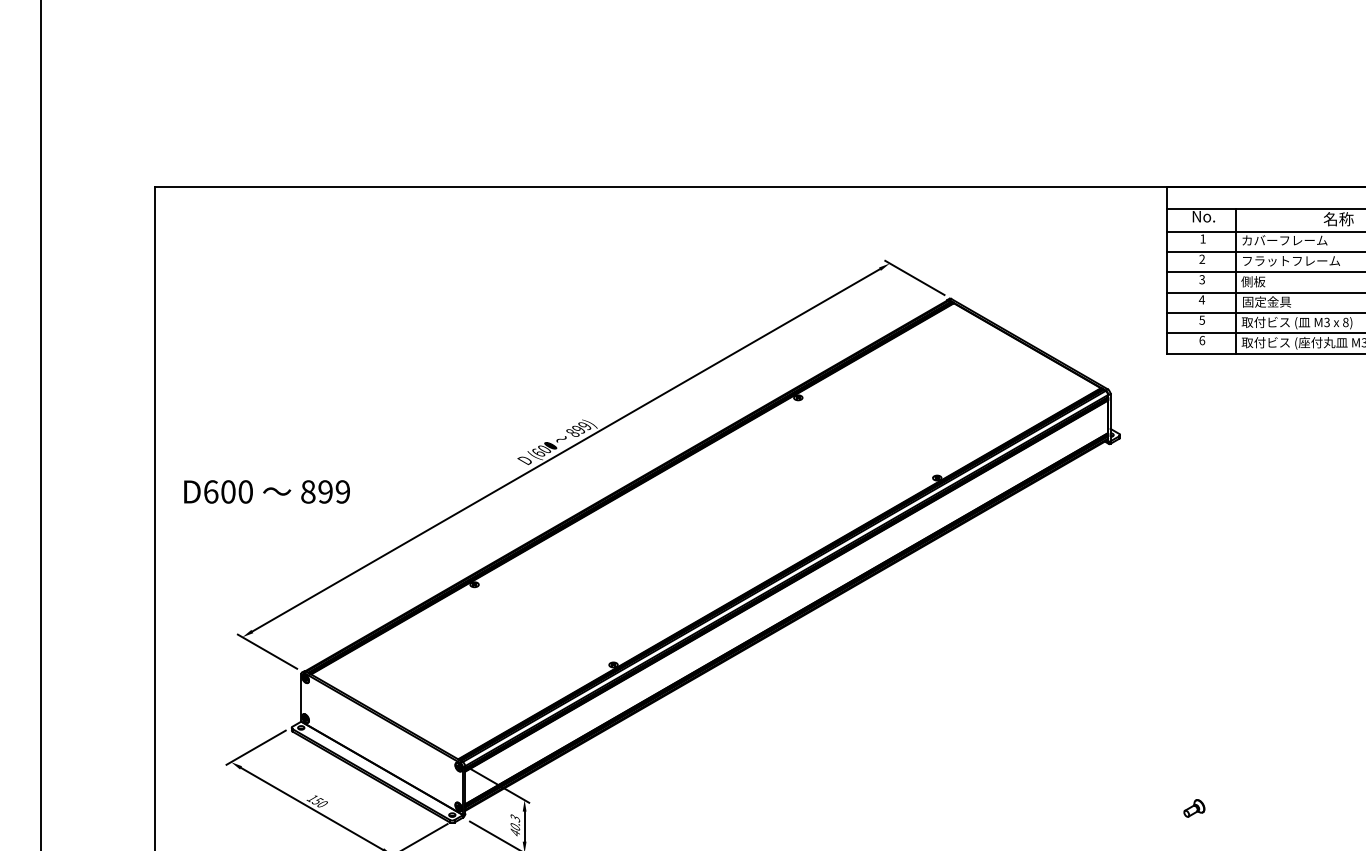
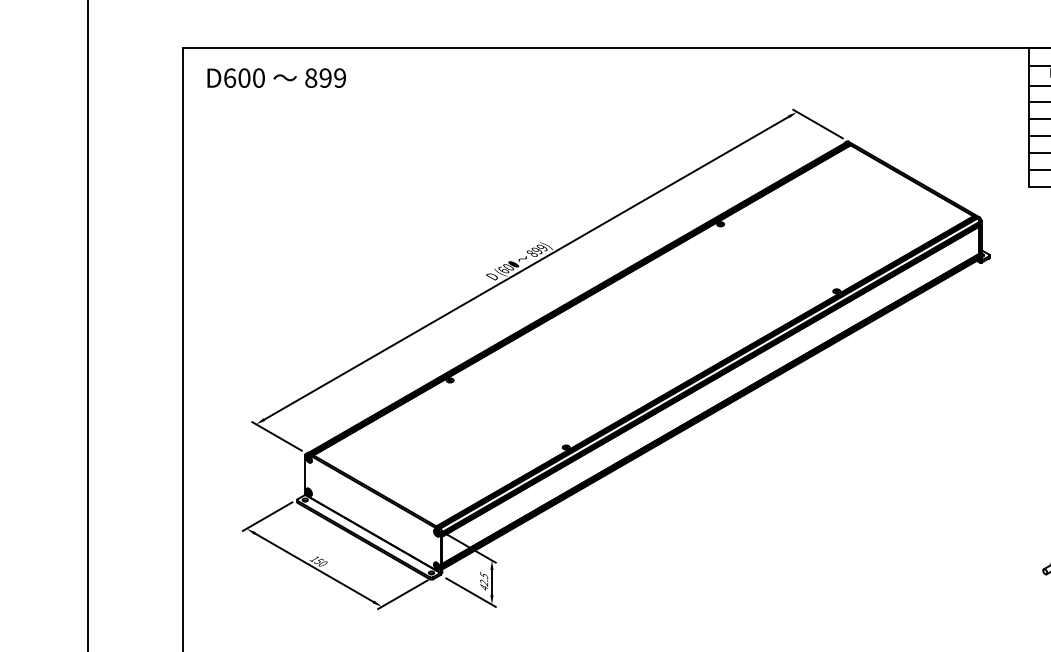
text: (266, 491) -> (276, 77), moved
text: (515, 822) -> (484, 579), 40.3 -> 42.5

